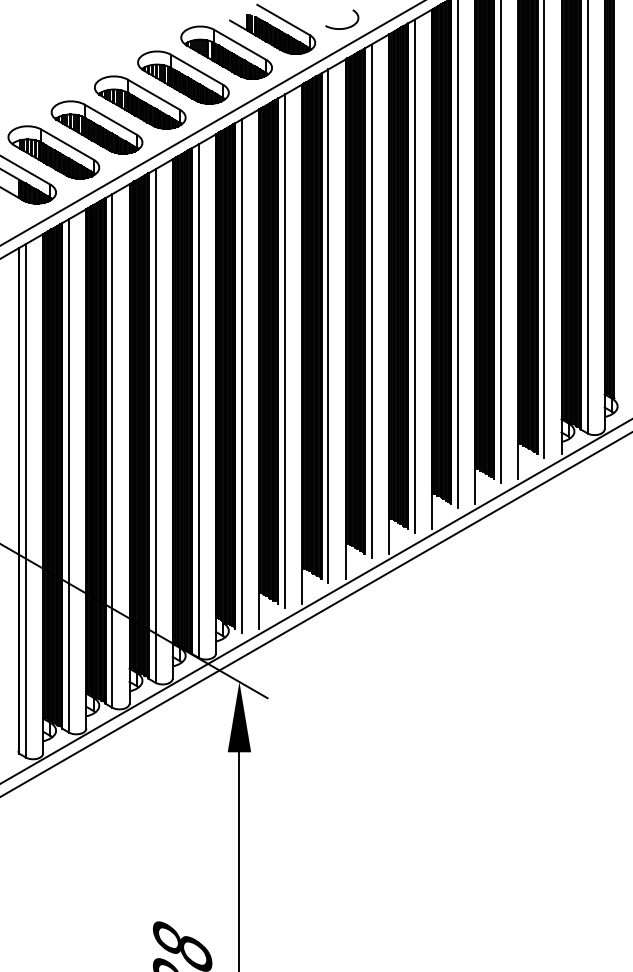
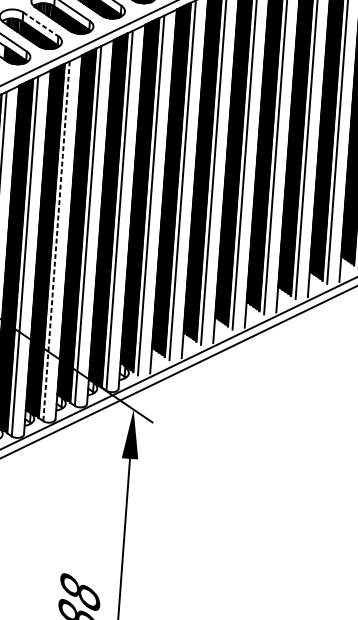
line: (67, 144) -> (40, 24), solid -> dashed
line: (112, 450) -> (56, 240), solid -> dashed

